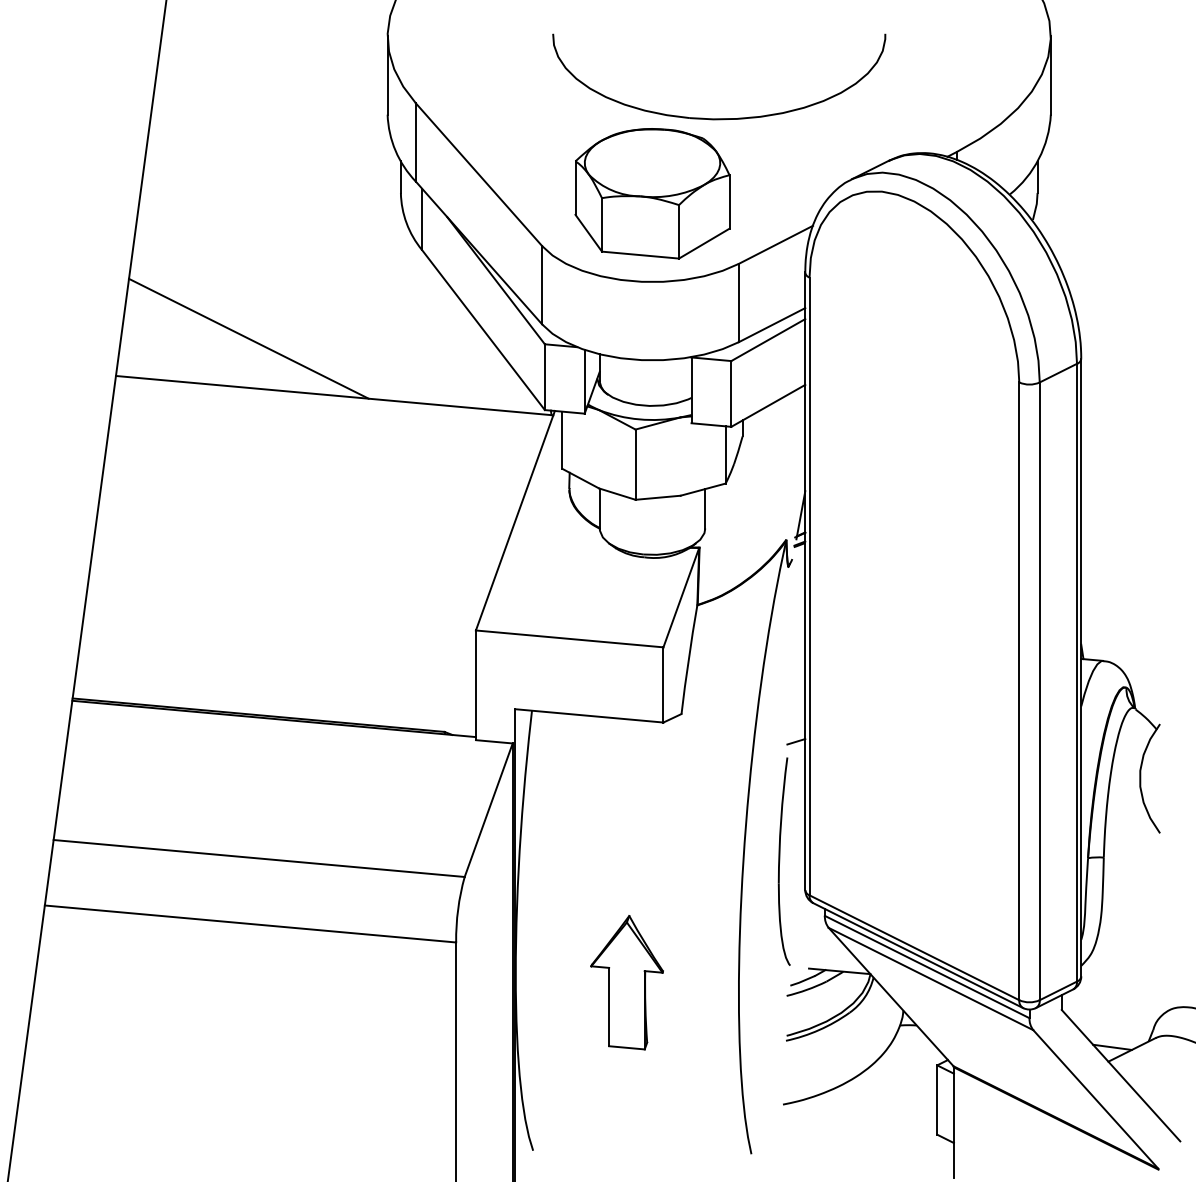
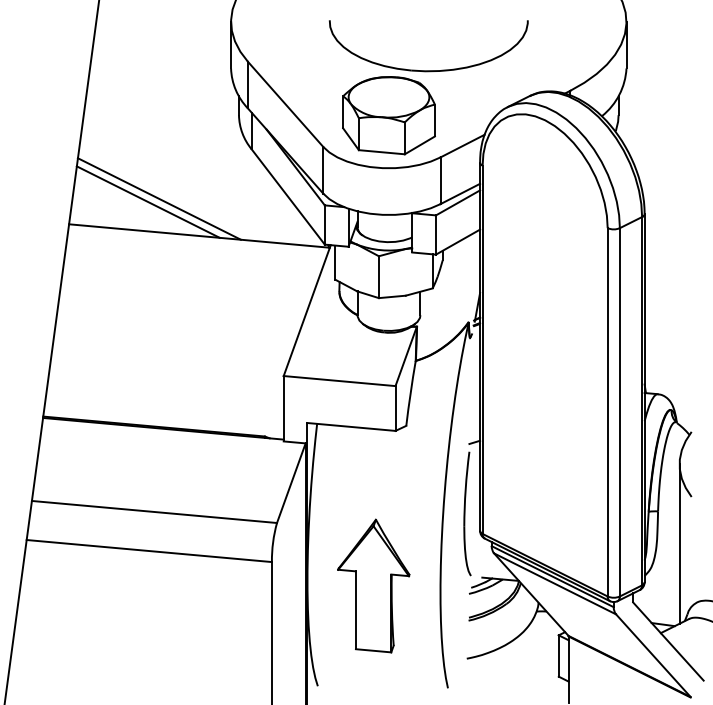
line: (265, 332) -> (158, 198), added
line: (1139, 911) -> (679, 543), added
part: (626, 981) -> (373, 585), size x1.67

